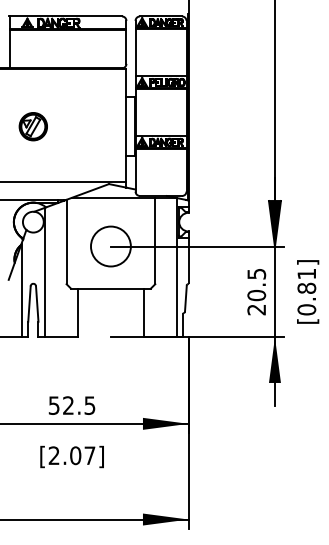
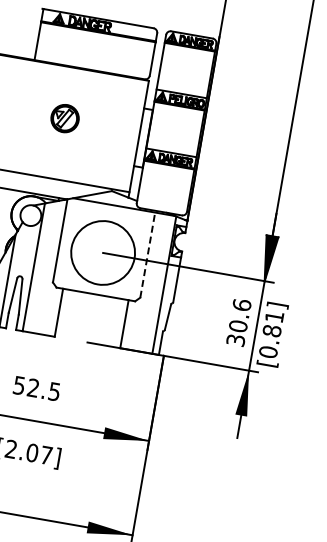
part: (32, 126) -> (64, 118), moved
line: (155, 240) -> (148, 254), solid -> dashed
circle: (110, 246) -> (102, 252), size x1.6
text: (256, 291) -> (238, 322), 20.5 -> 30.6
text: (308, 291) -> (273, 334), moved
text: (71, 405) -> (36, 388), moved

